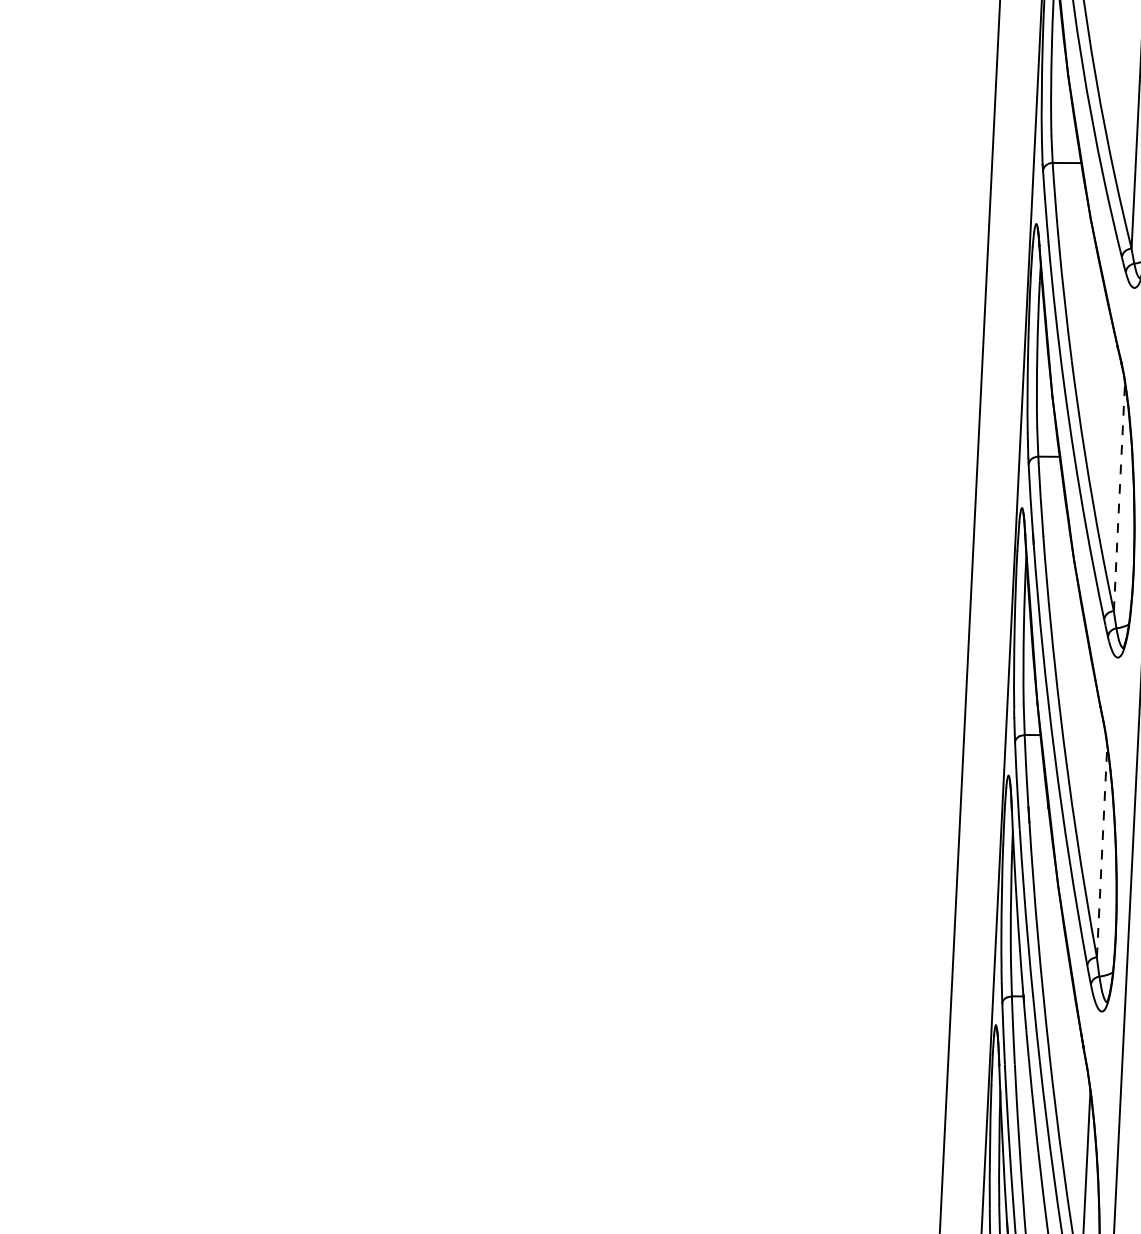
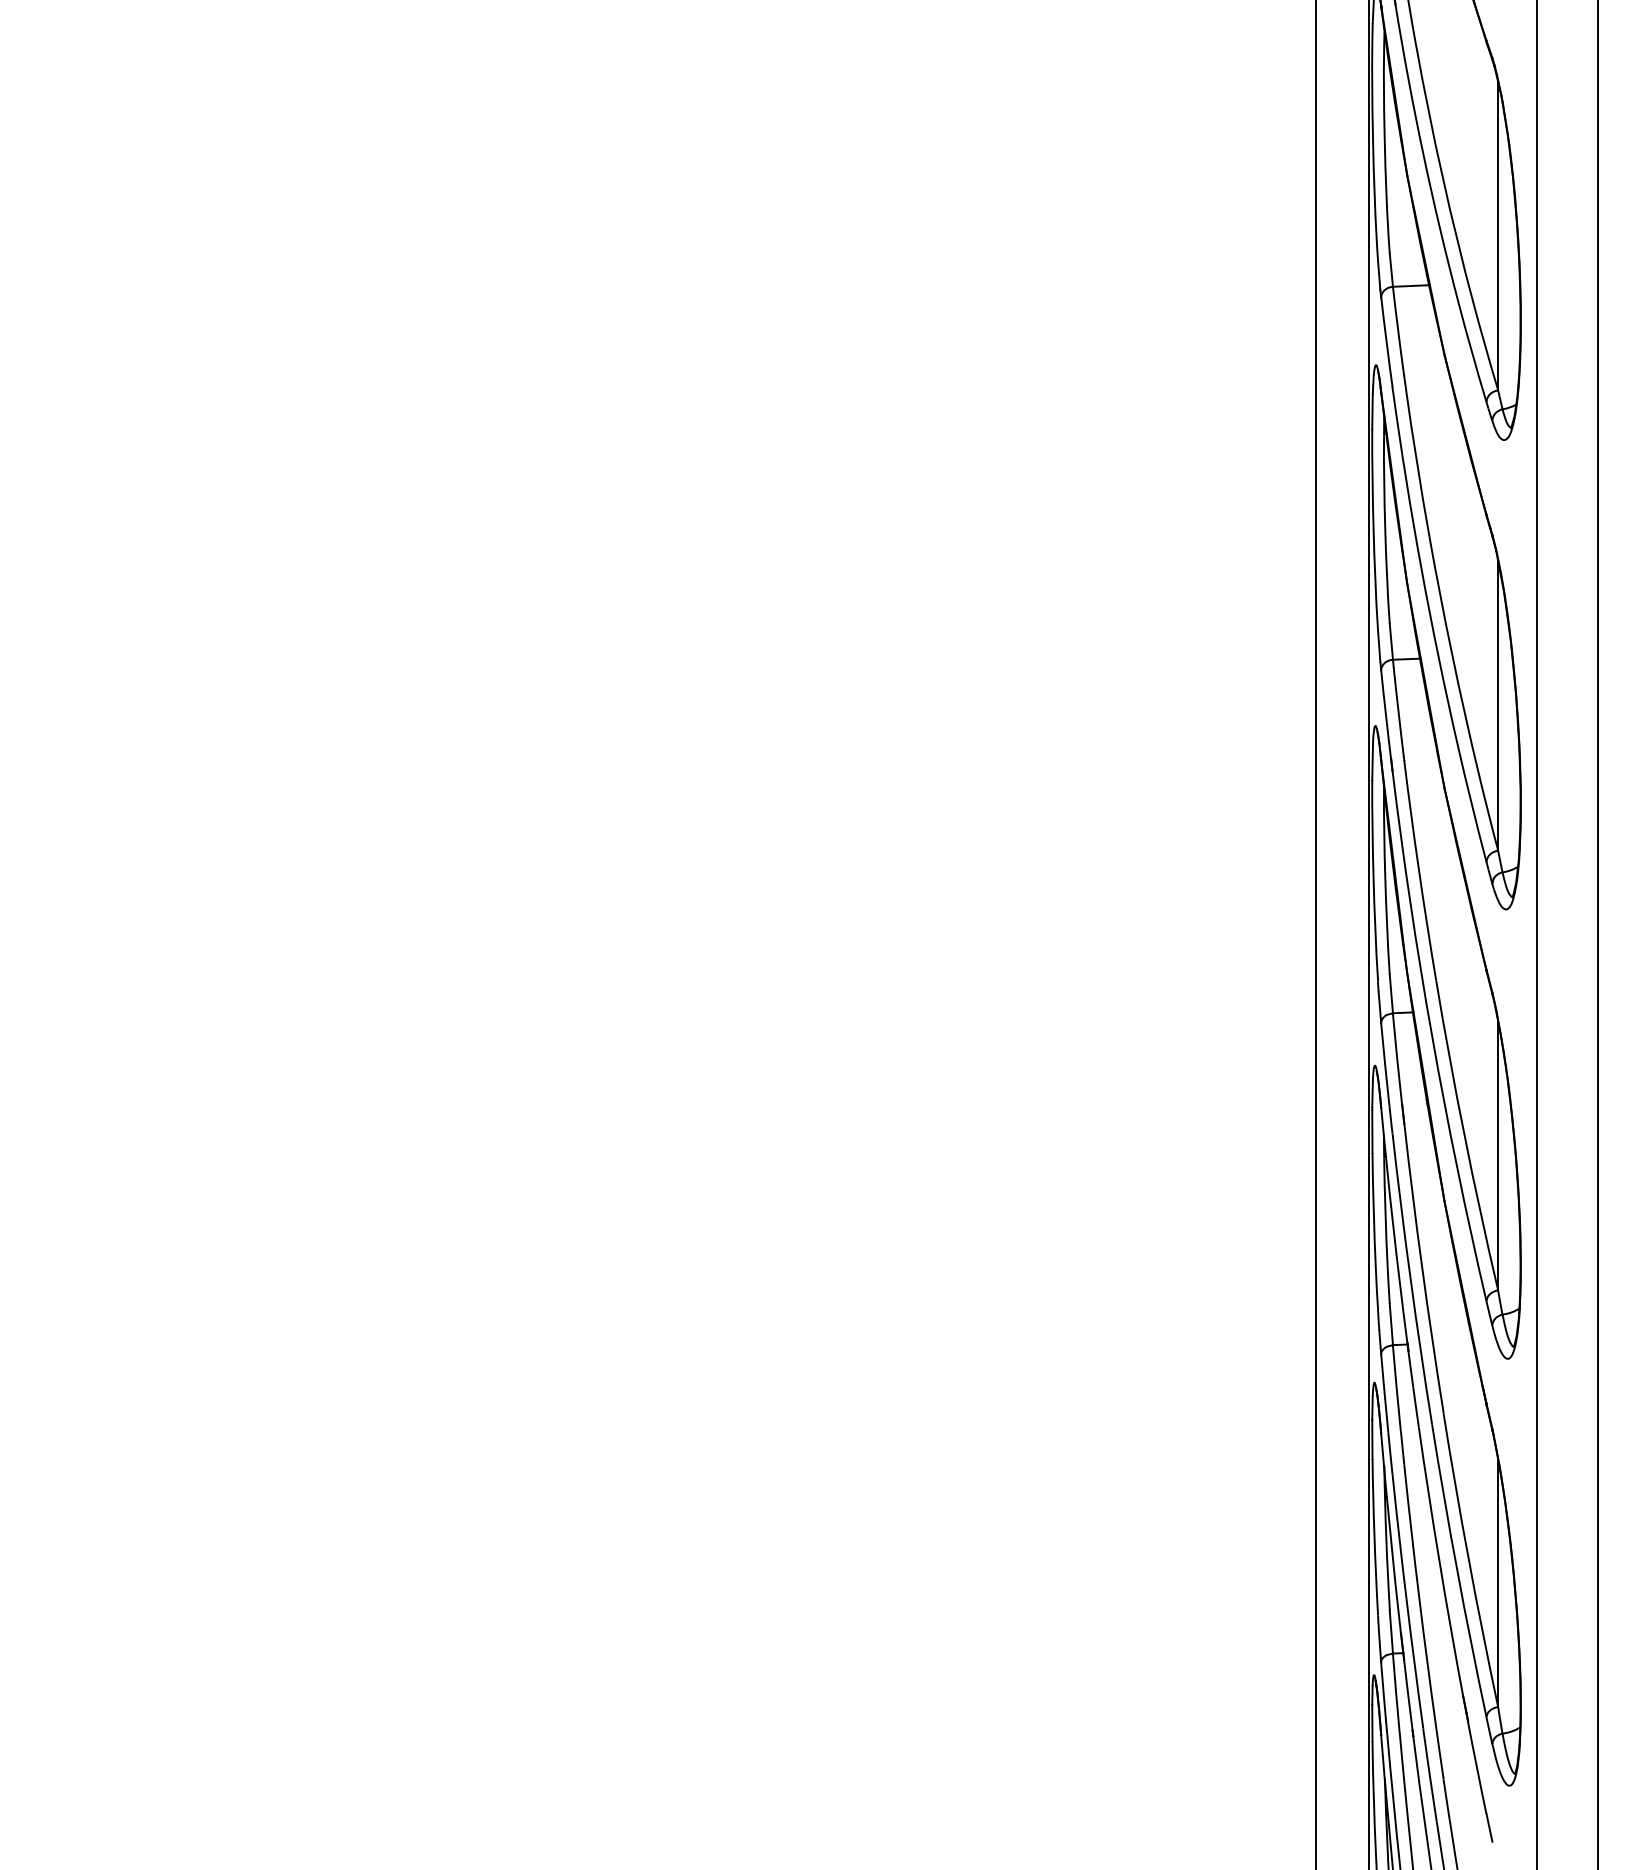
line: (1119, 497) -> (1498, 706), dashed -> solid
line: (1102, 851) -> (1498, 1155), dashed -> solid

